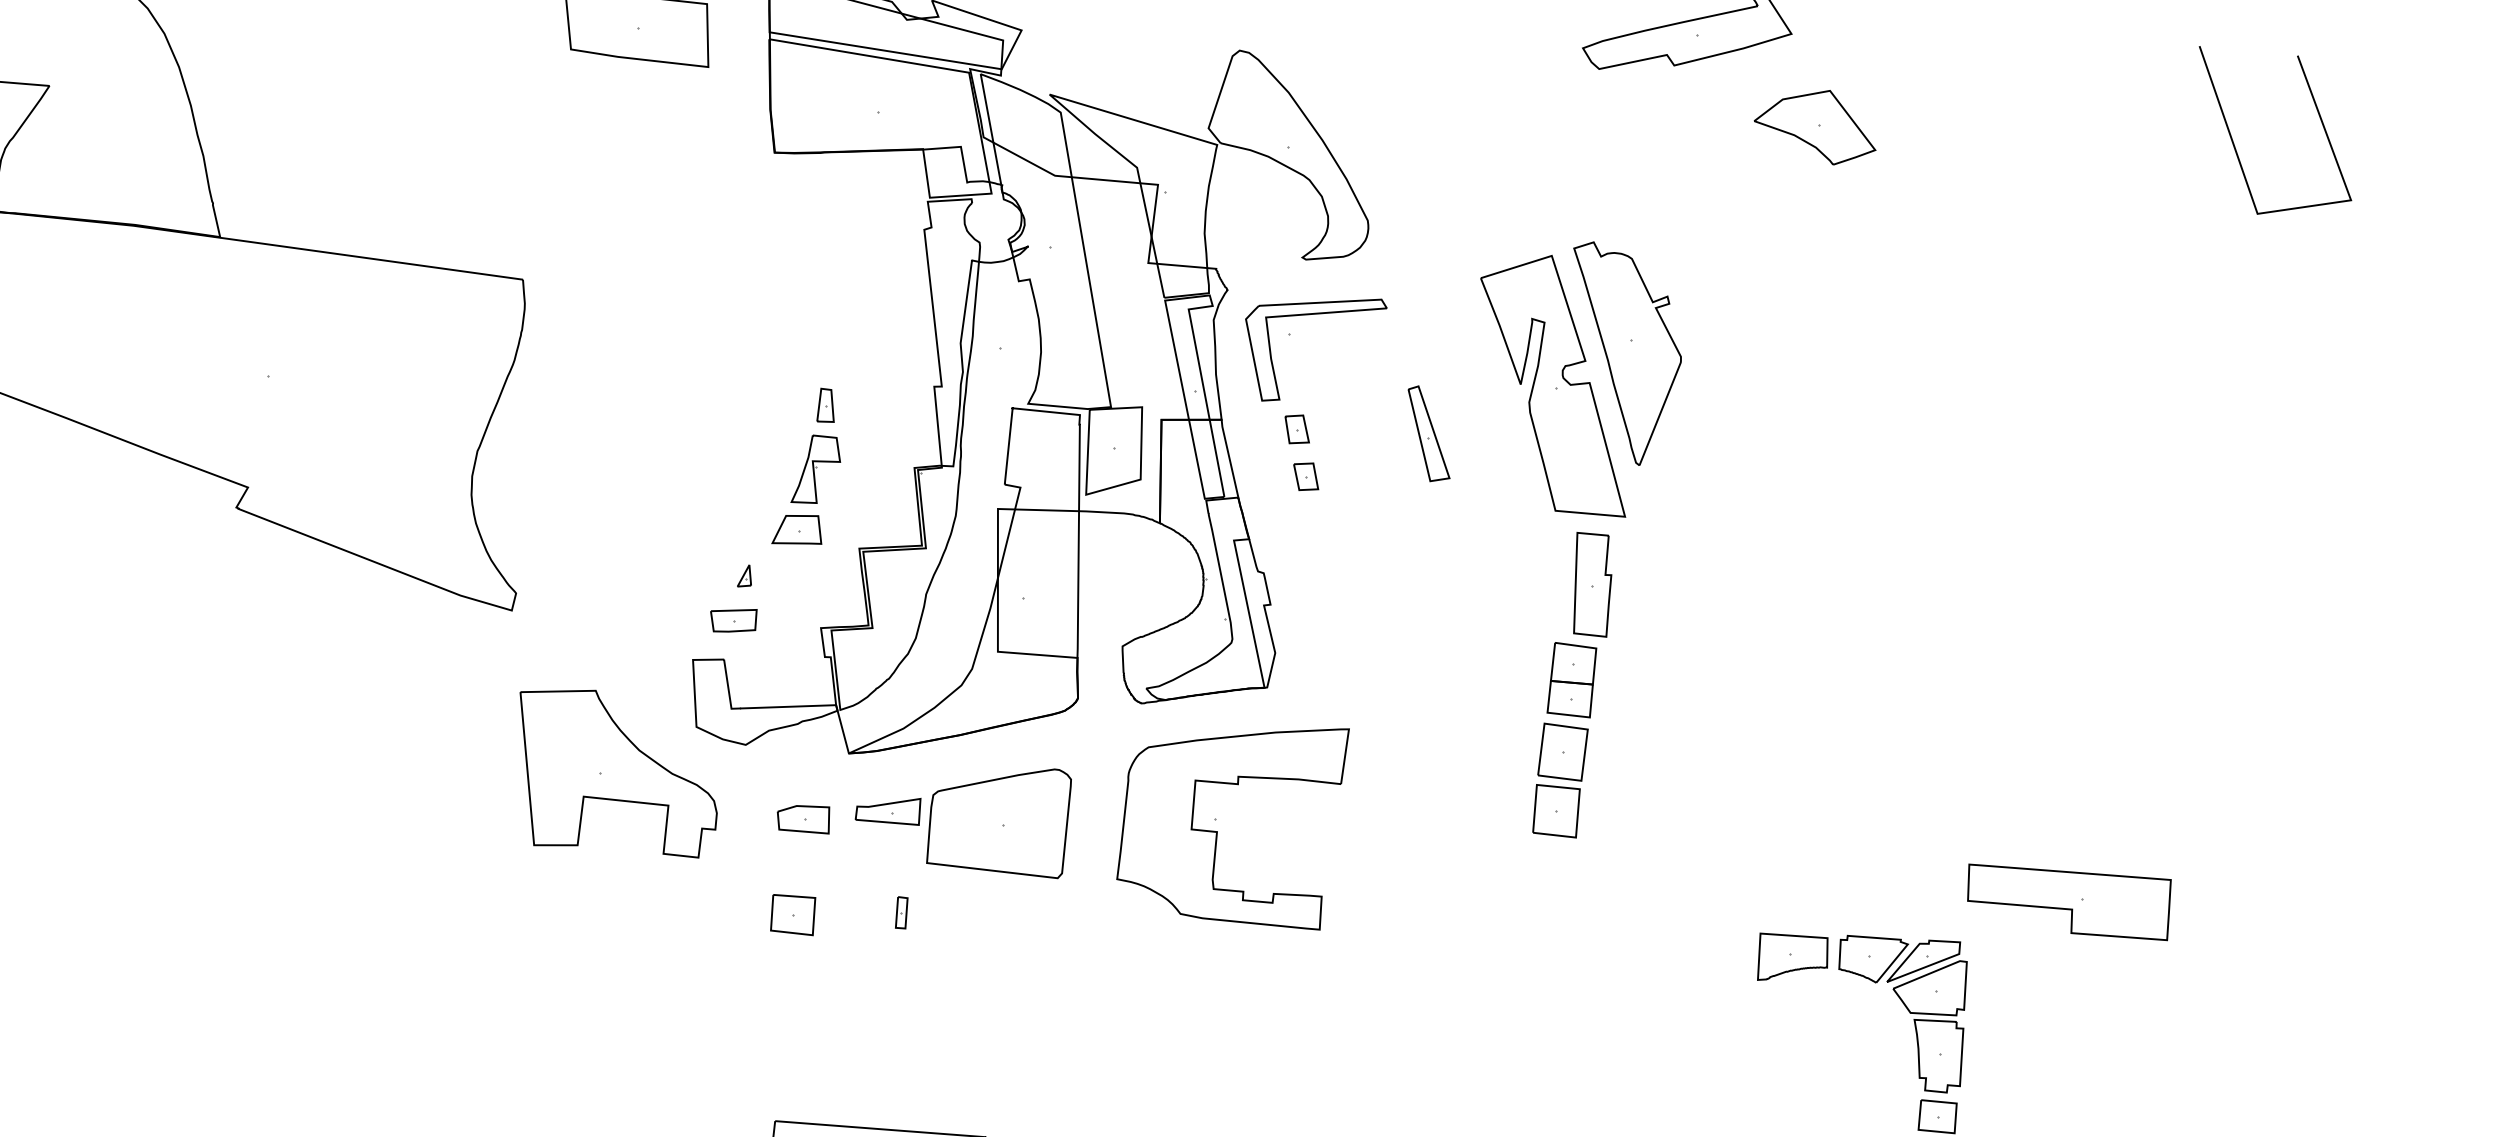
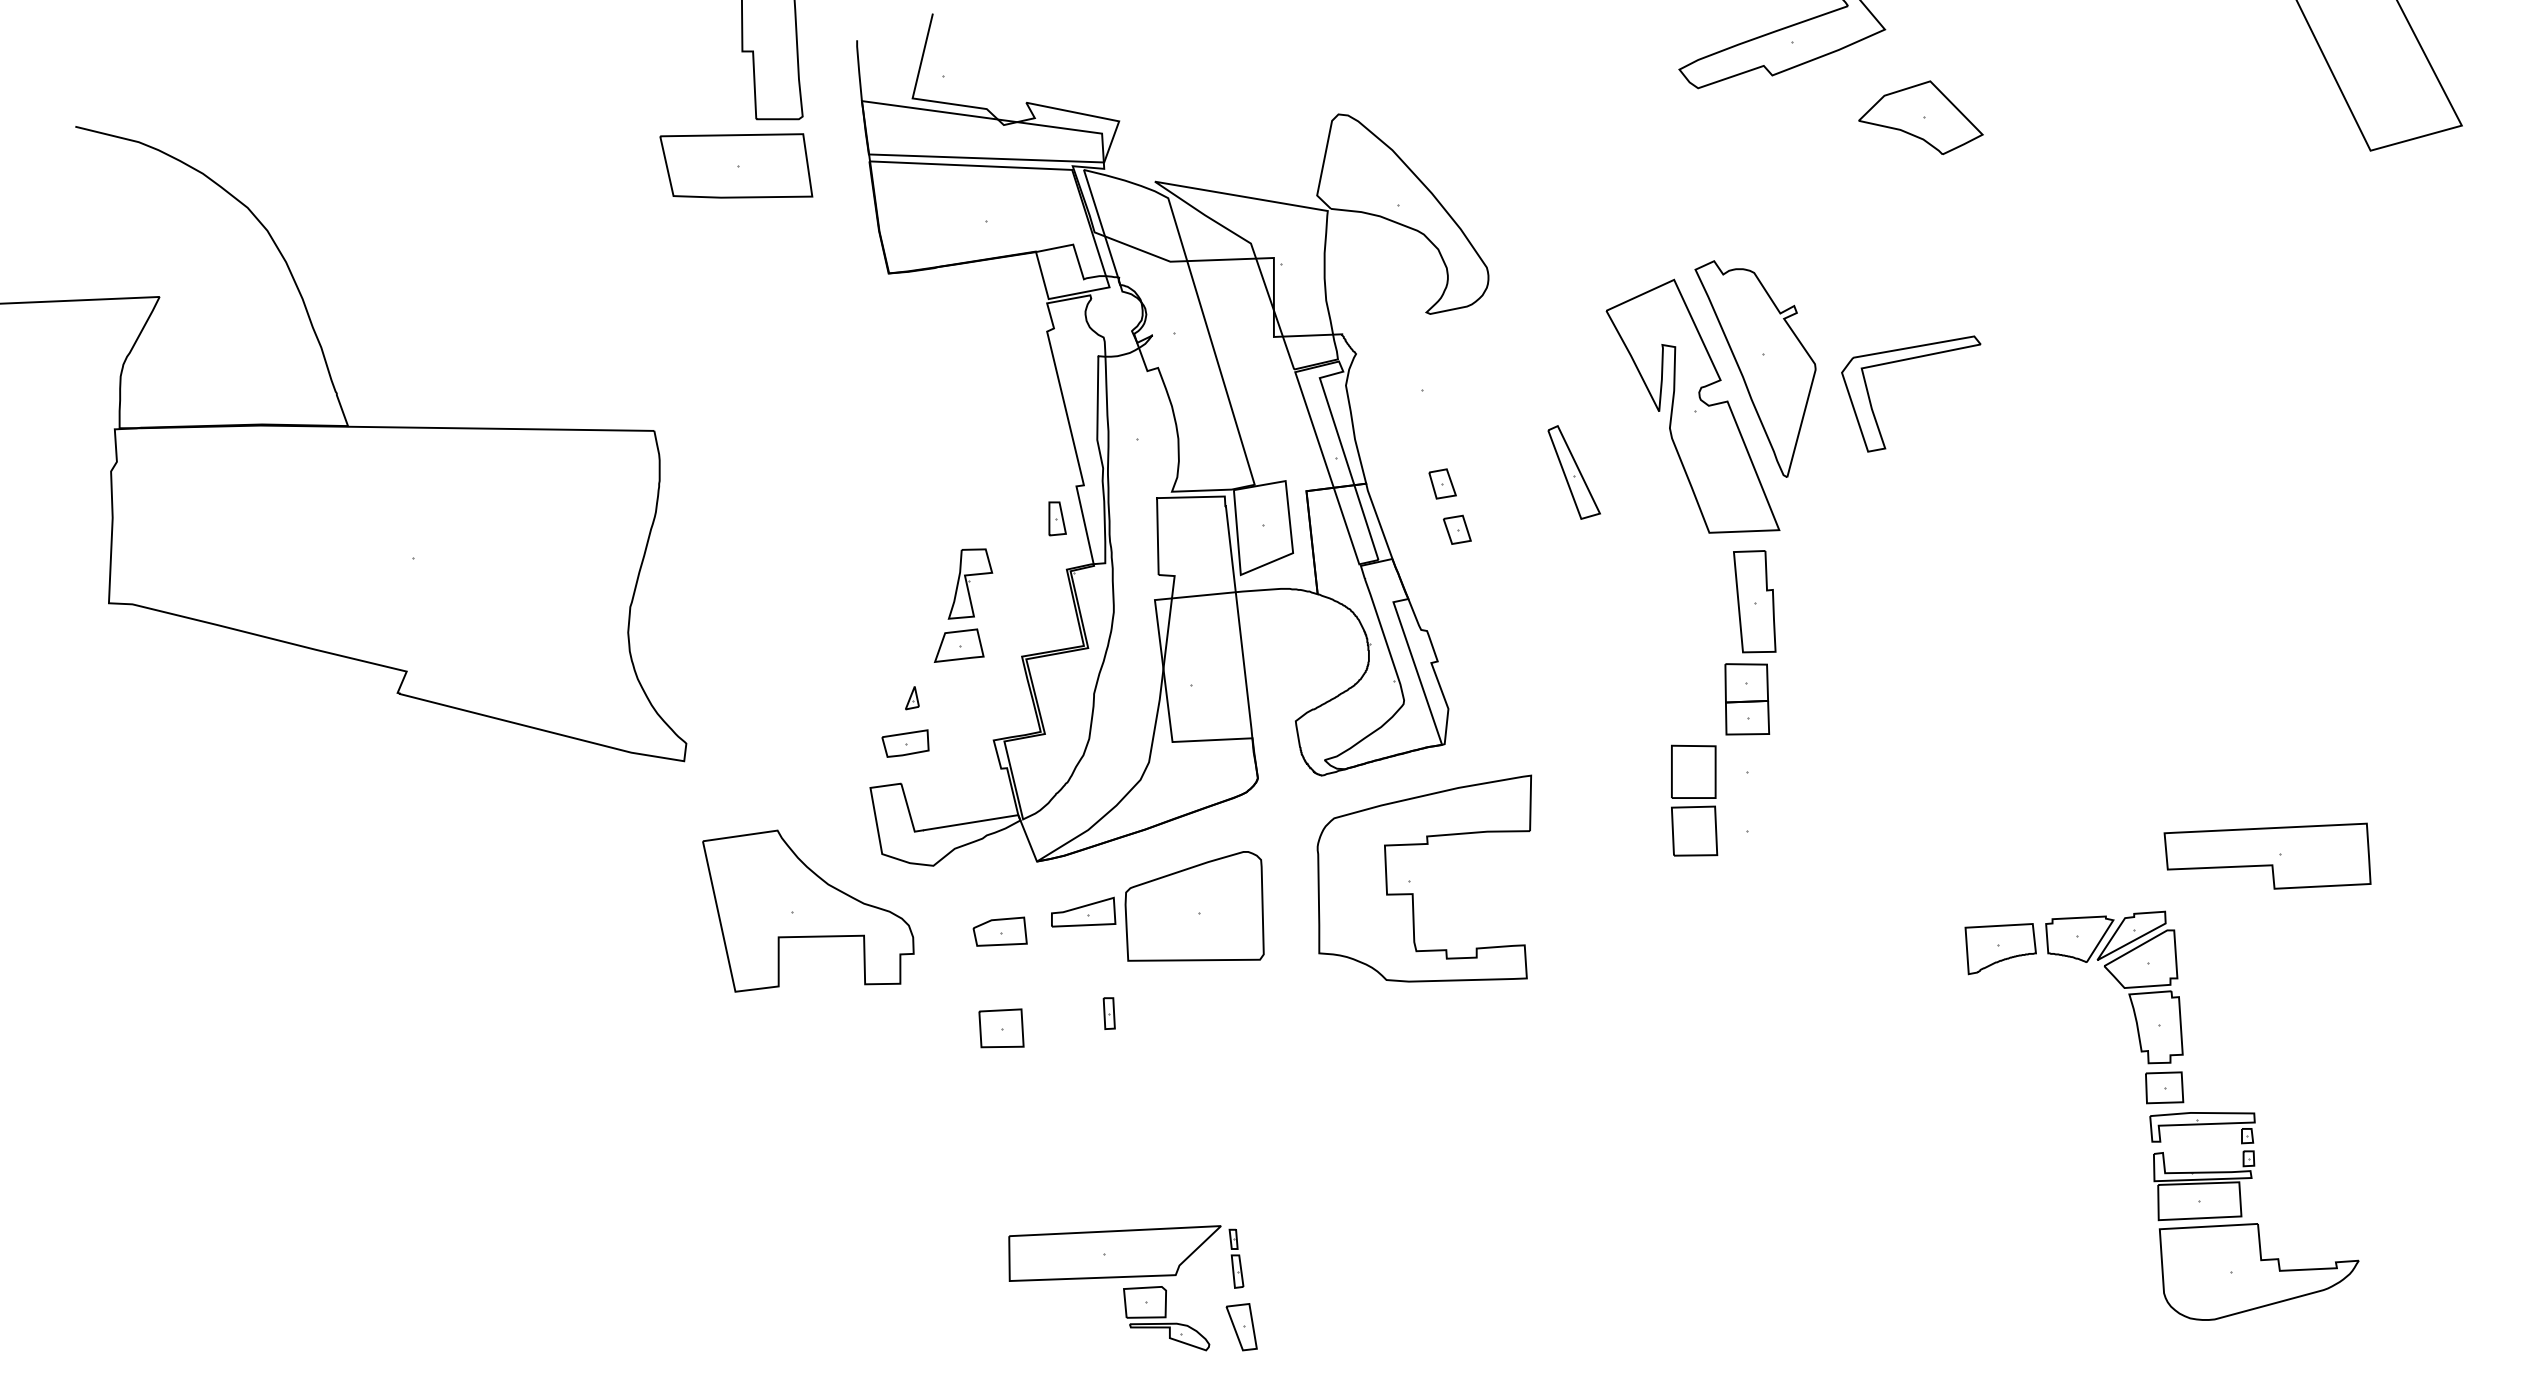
part: (1312, 315) -> (1907, 360), moved
part: (827, 405) -> (1057, 518), moved
part: (1560, 780) -> (1694, 800), moved

